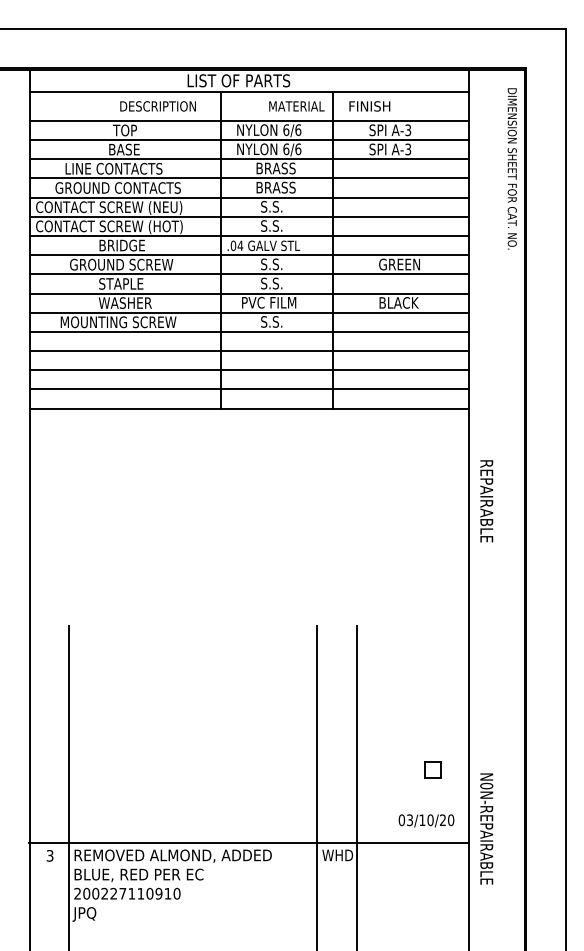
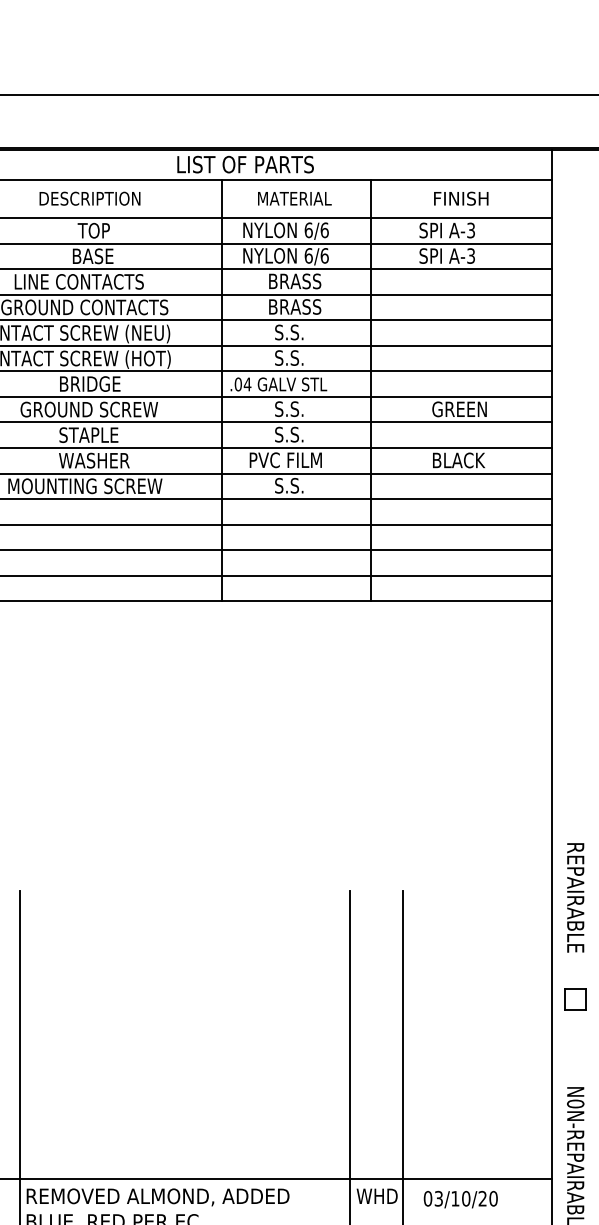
text: (157, 106) -> (89, 198), moved
text: (296, 106) -> (294, 198), moved
text: (369, 106) -> (460, 198), moved
text: (486, 501) -> (575, 898), moved
part: (432, 769) -> (575, 999), moved
text: (426, 820) -> (460, 1199), moved

